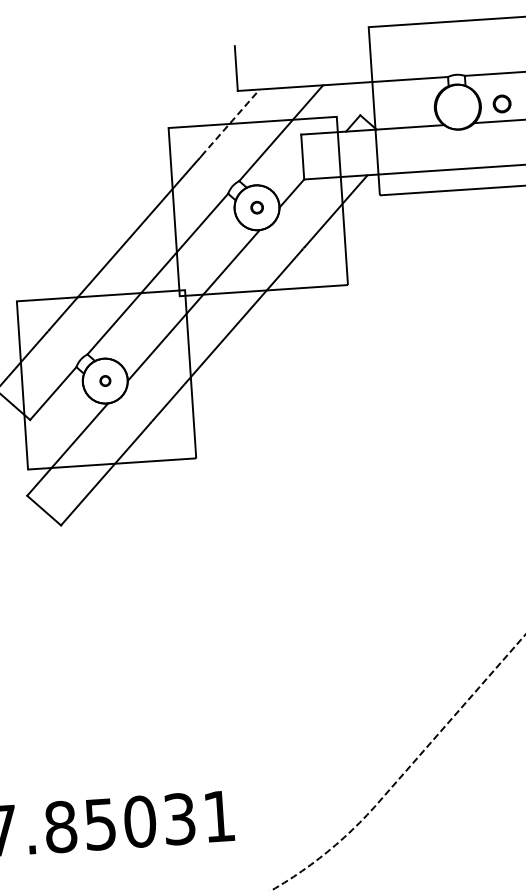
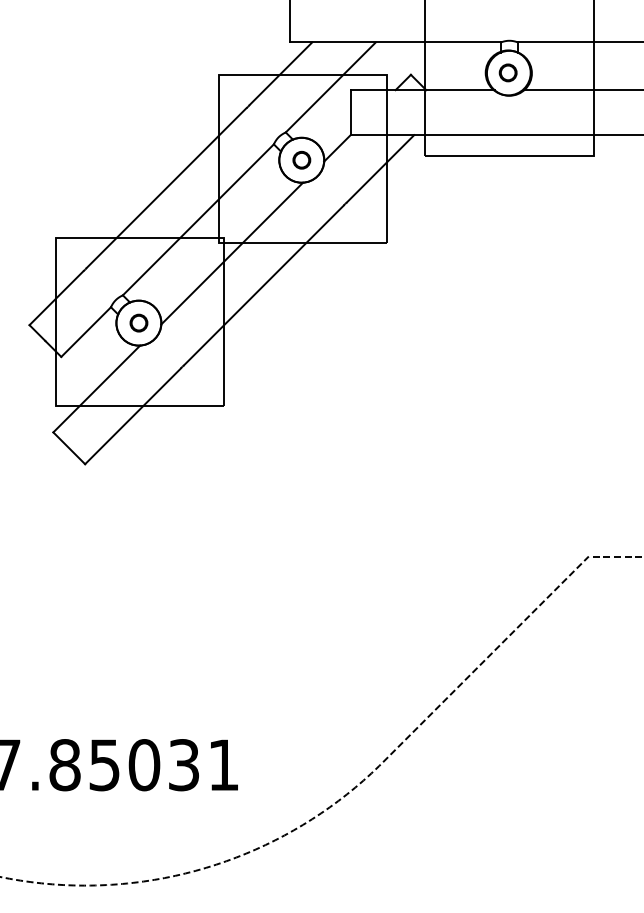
part: (501, 103) -> (507, 72), moved
line: (231, 122) -> (281, 73), dashed -> solid
part: (256, 207) -> (301, 159), size x1.43
part: (104, 380) -> (138, 322), size x1.67

